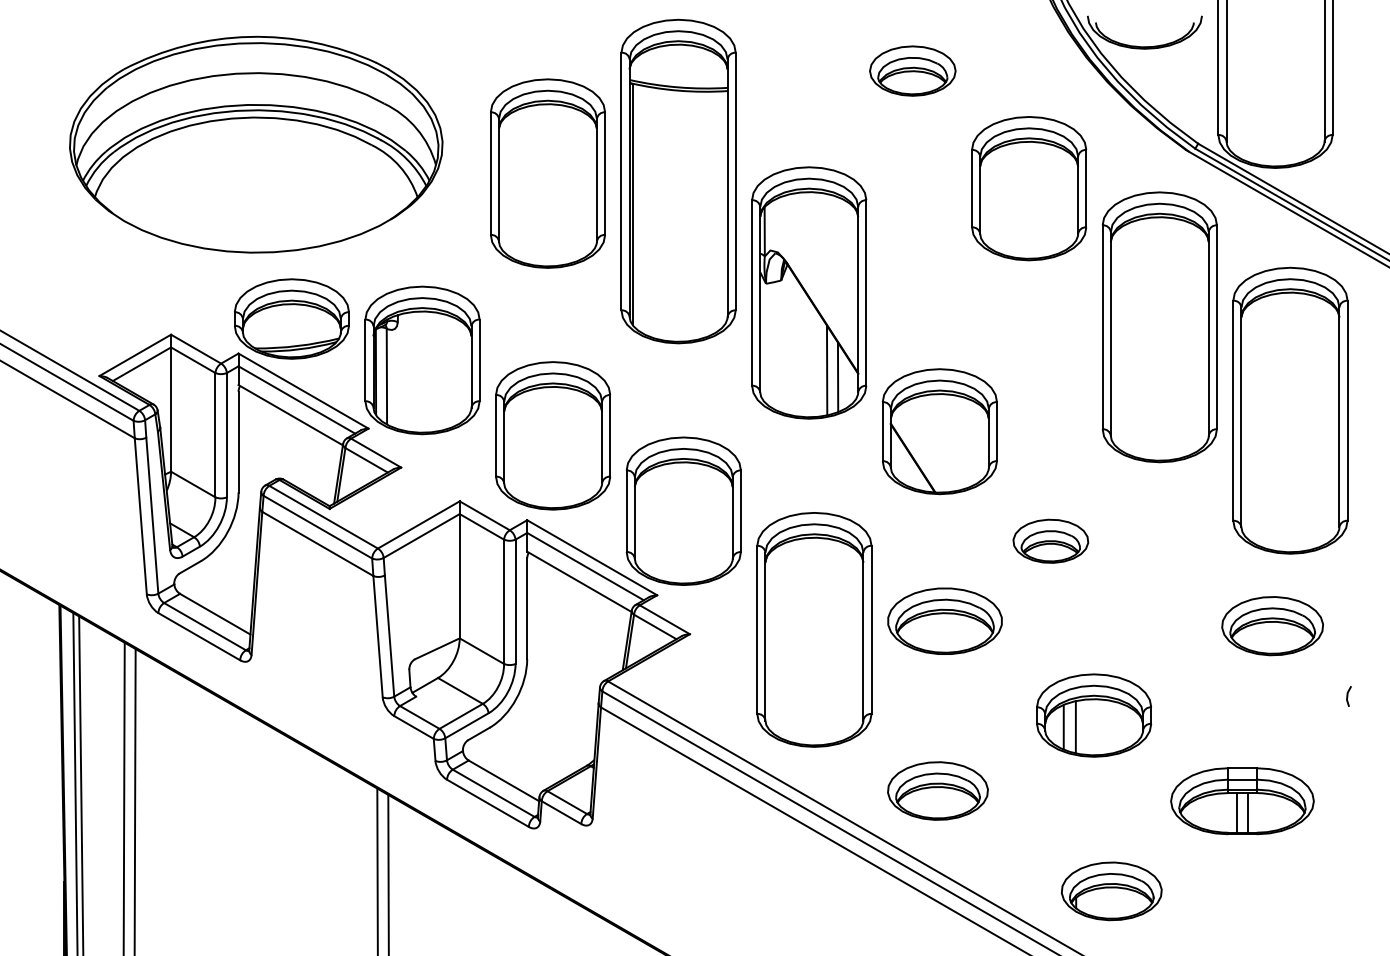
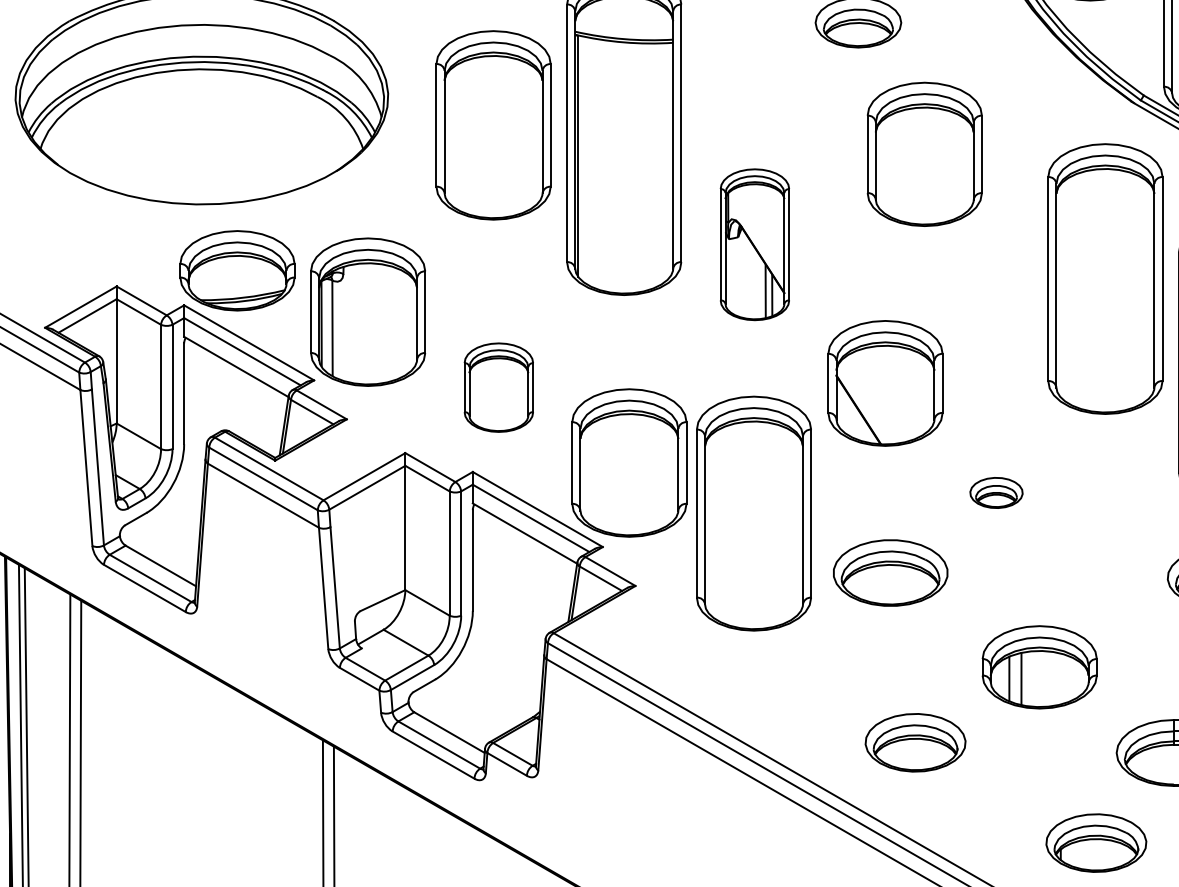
part: (1029, 188) -> (925, 154), moved
part: (809, 292) -> (755, 244), size x0.6
part: (553, 435) -> (499, 387), size x0.6
part: (1050, 540) -> (996, 492), size x0.7
part: (814, 629) -> (754, 513), moved
part: (937, 790) -> (915, 742), moved
part: (1111, 891) -> (1096, 843), moved

